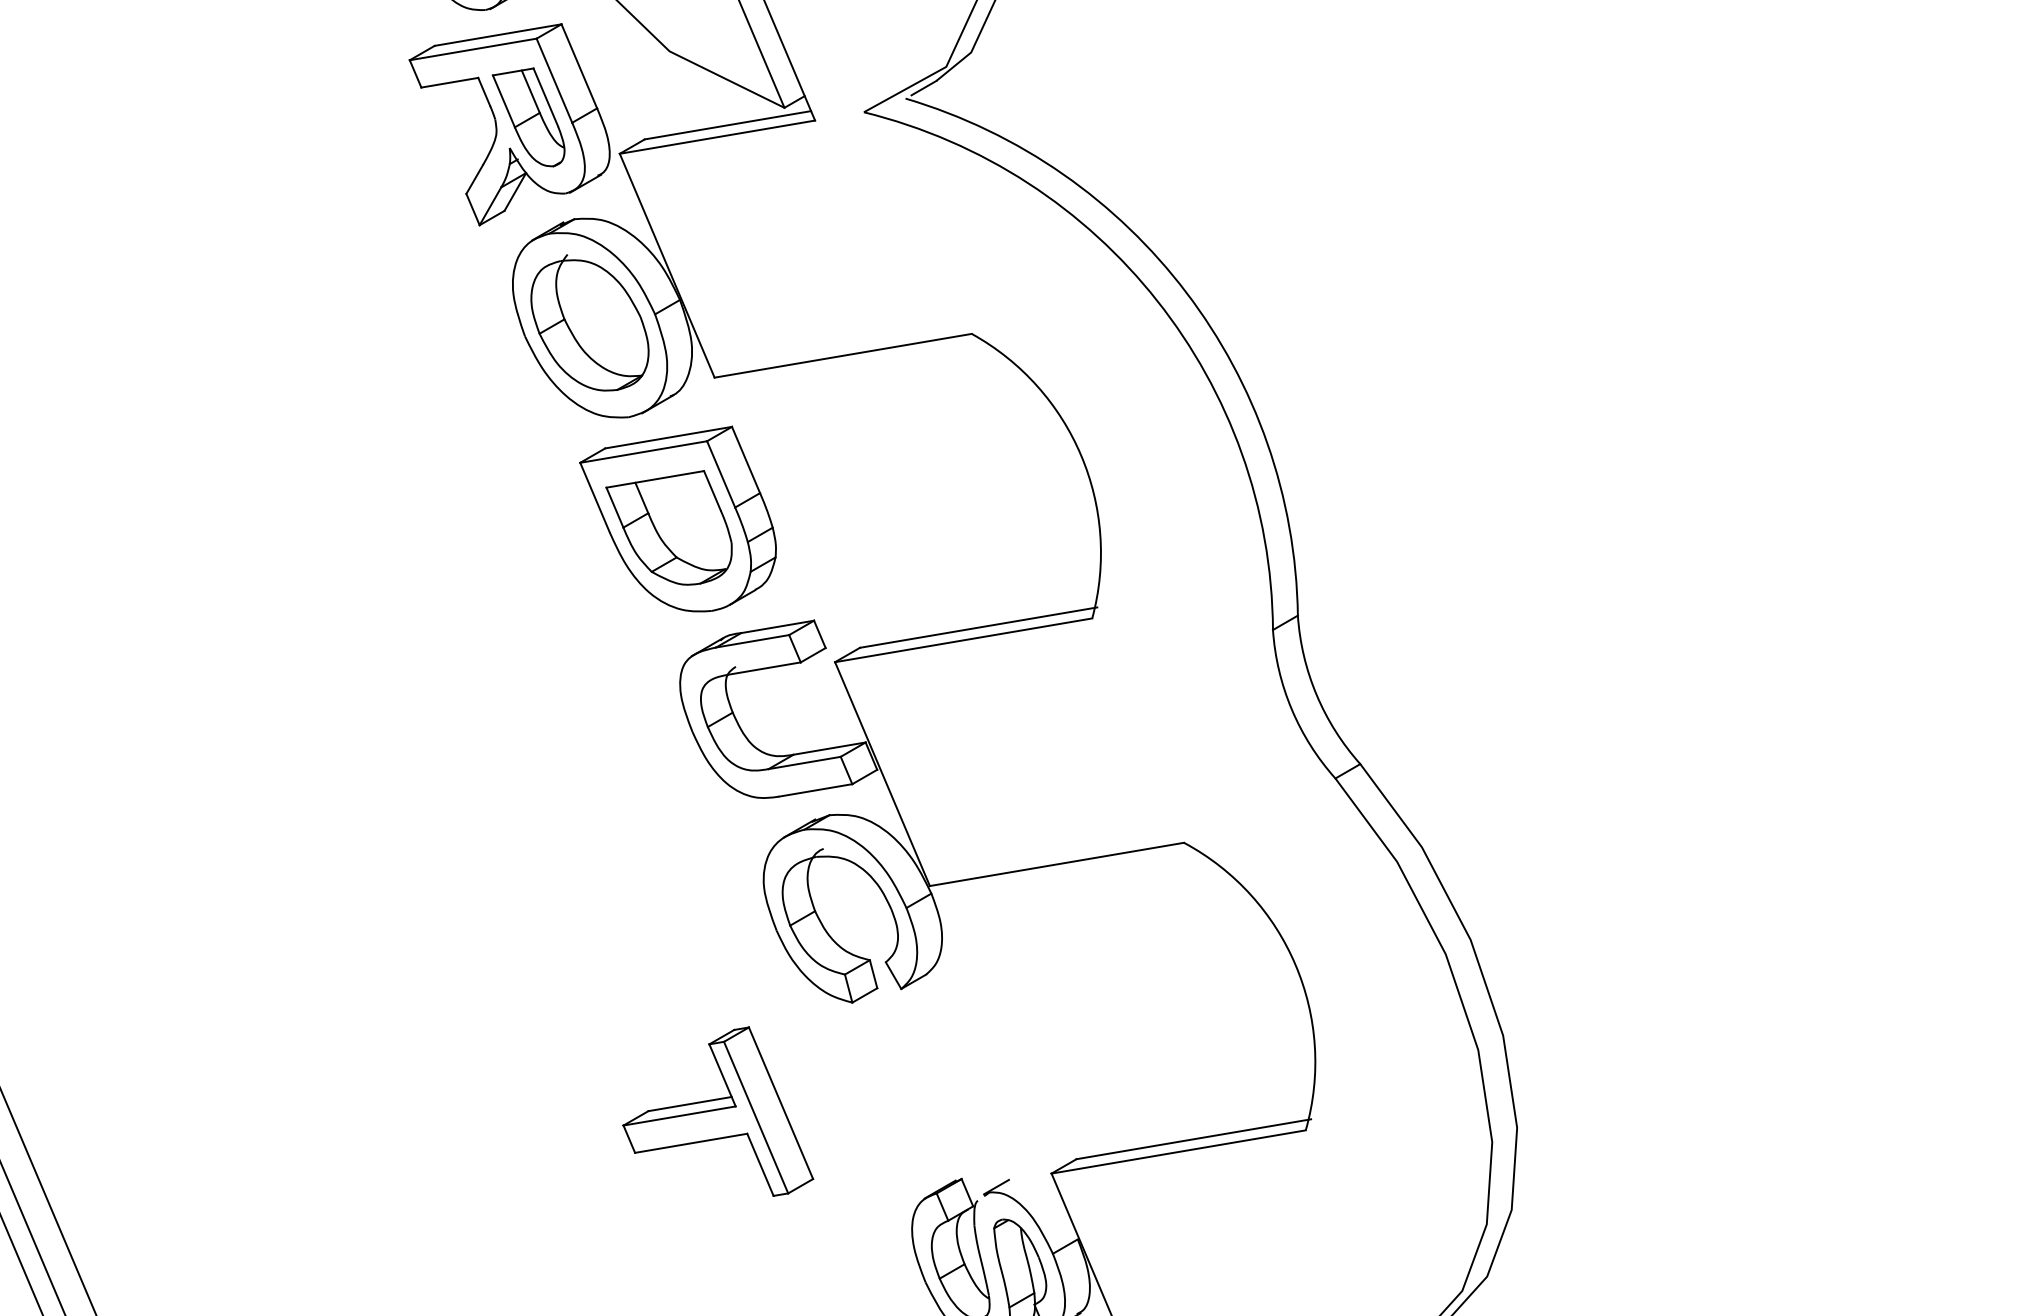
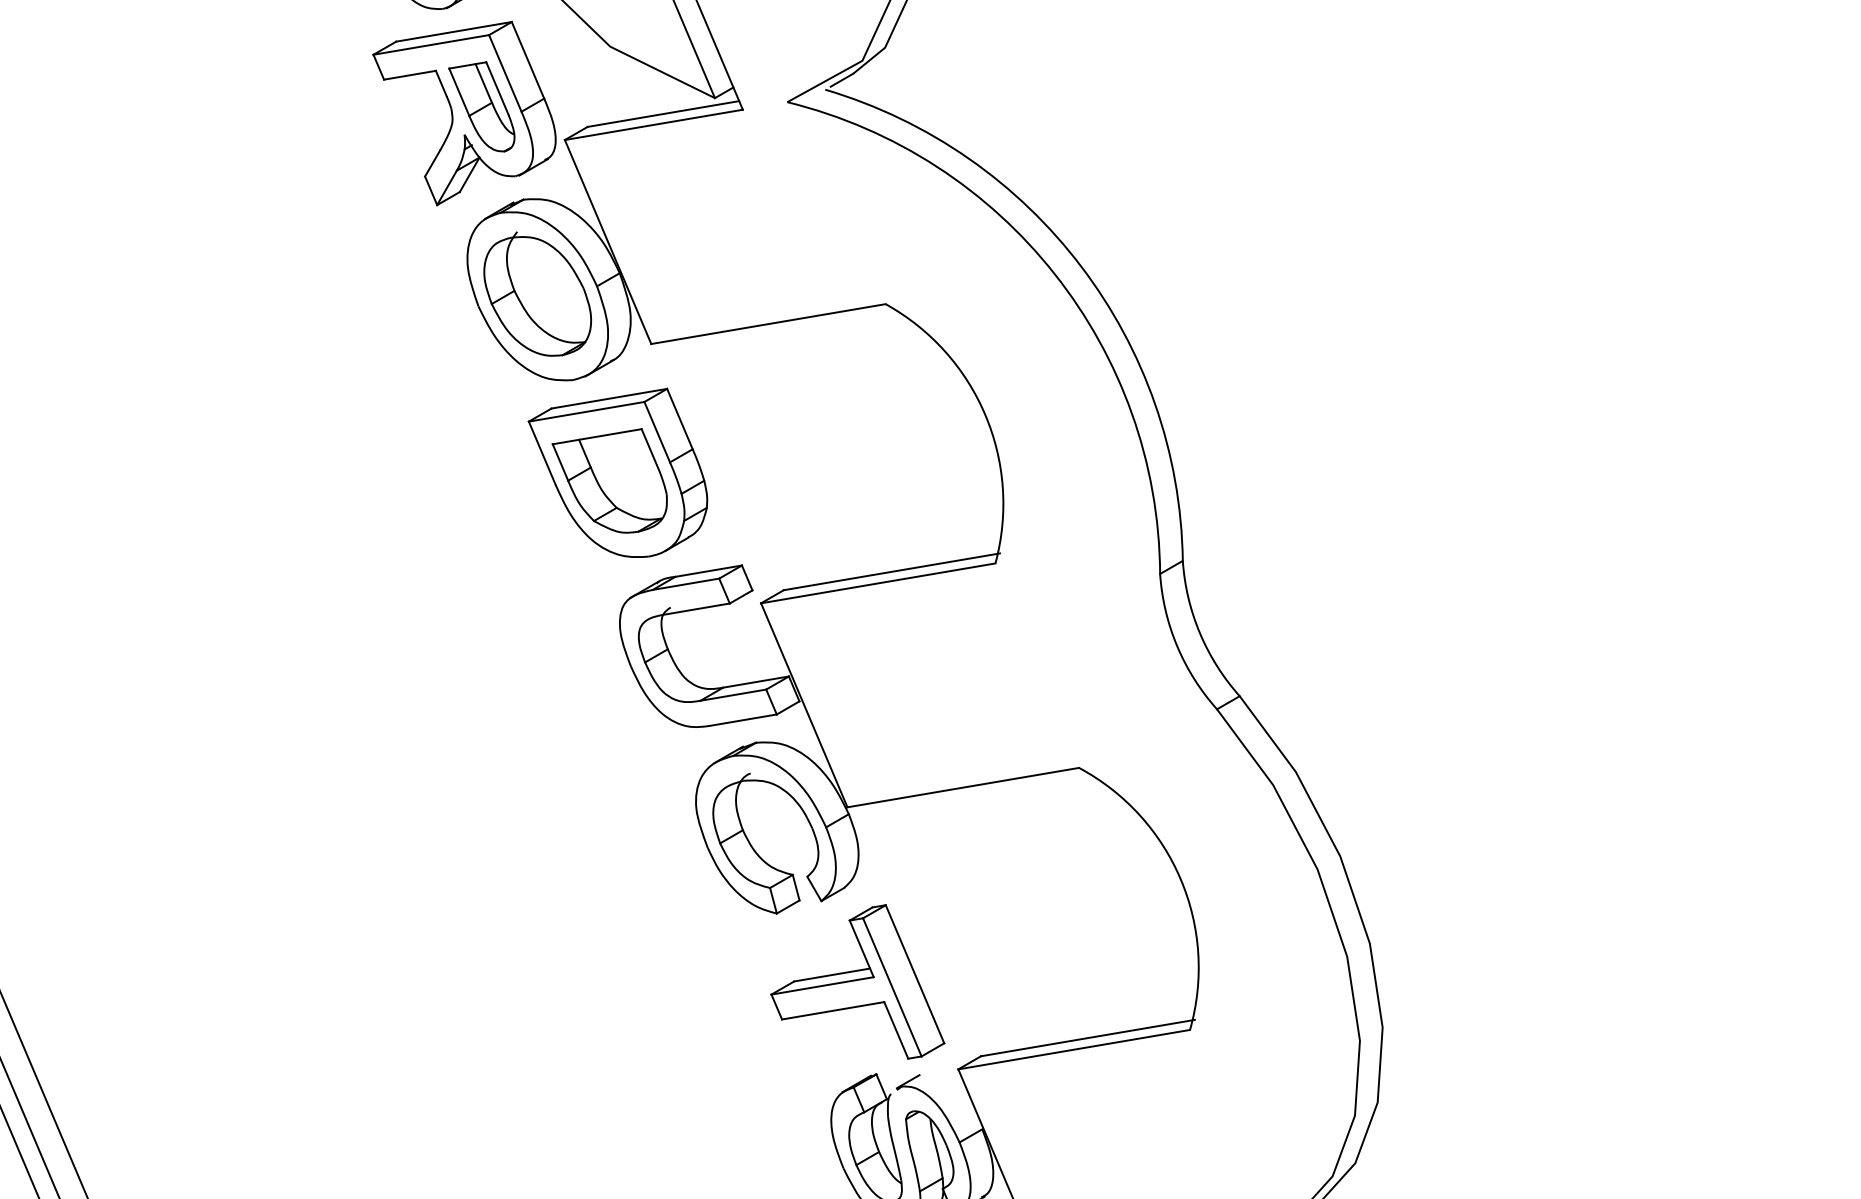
part: (718, 1111) -> (858, 981), moved

